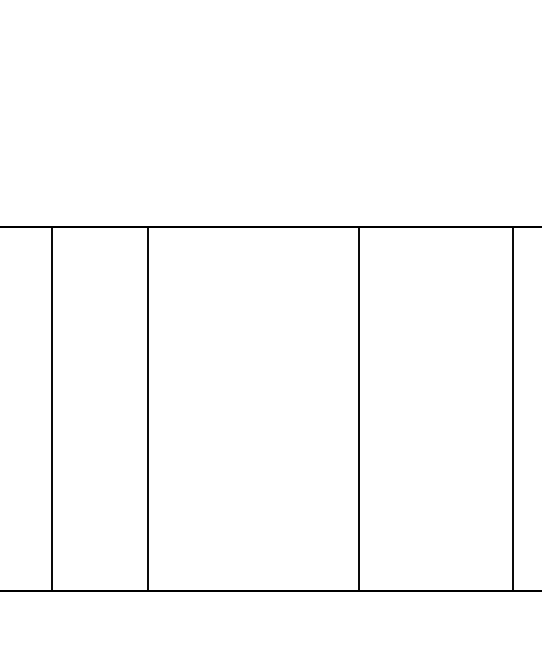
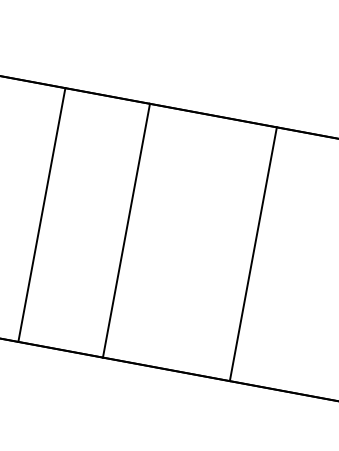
line: (51, 408) -> (41, 214), moved
line: (358, 408) -> (253, 253), moved

